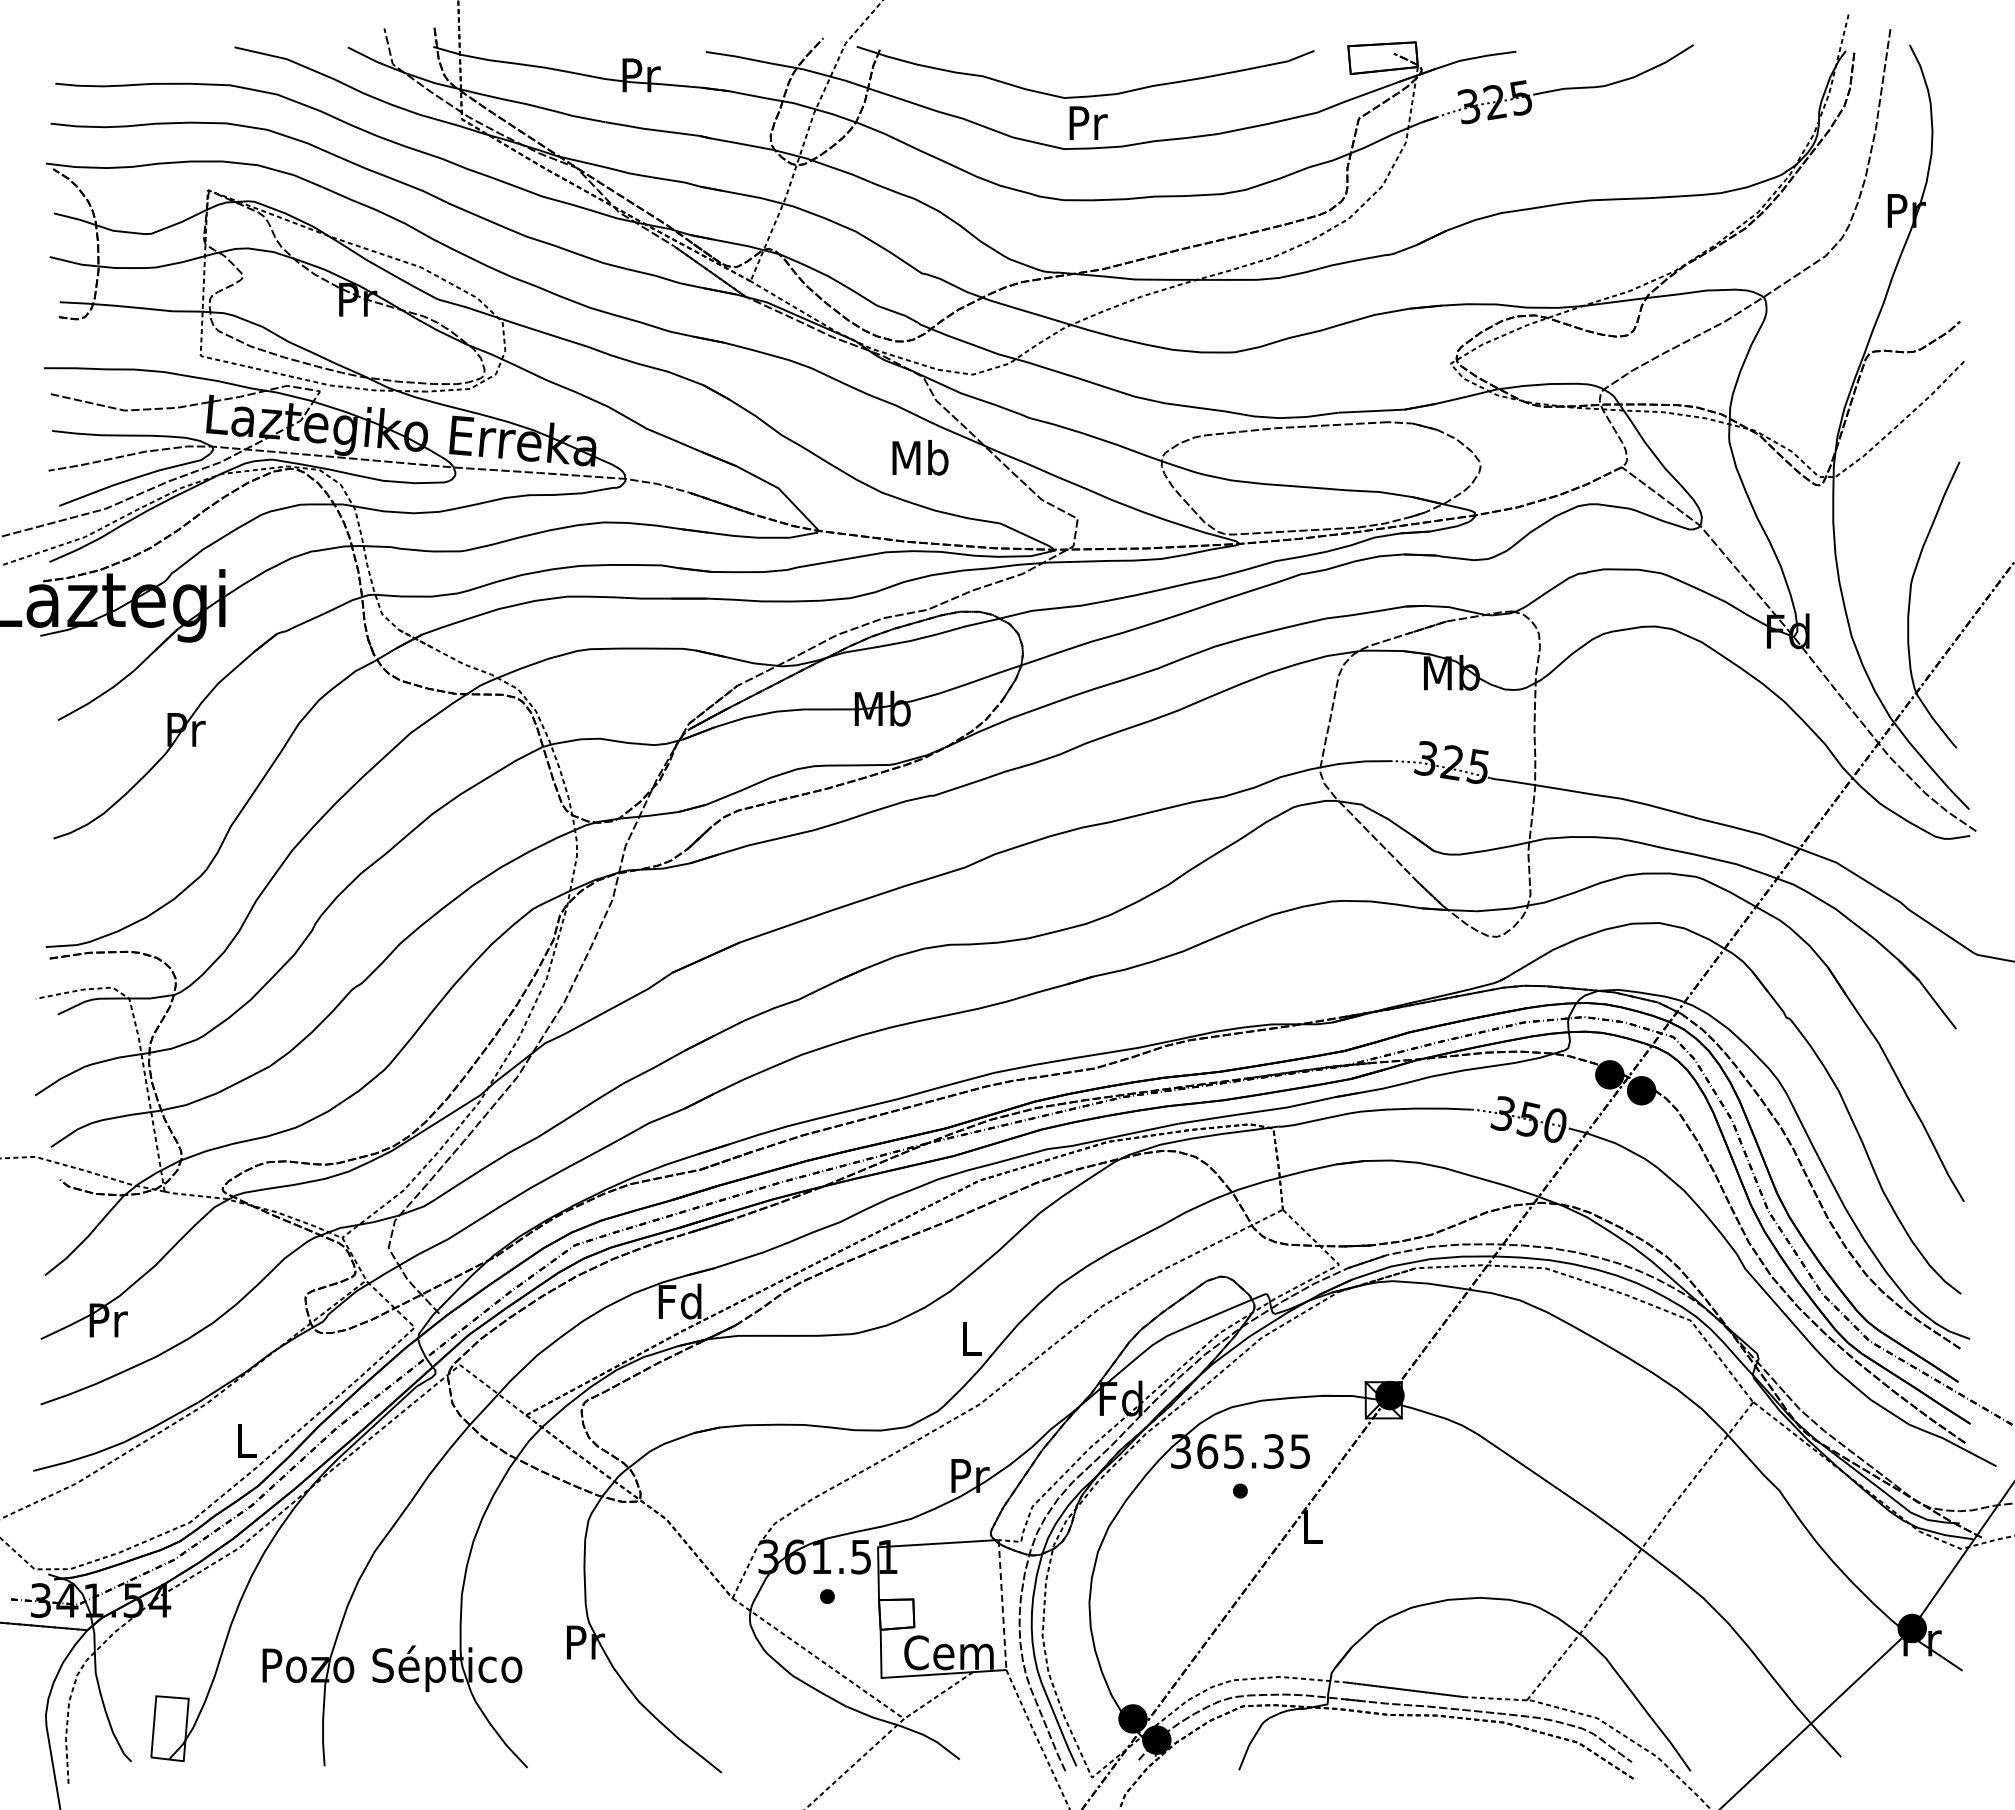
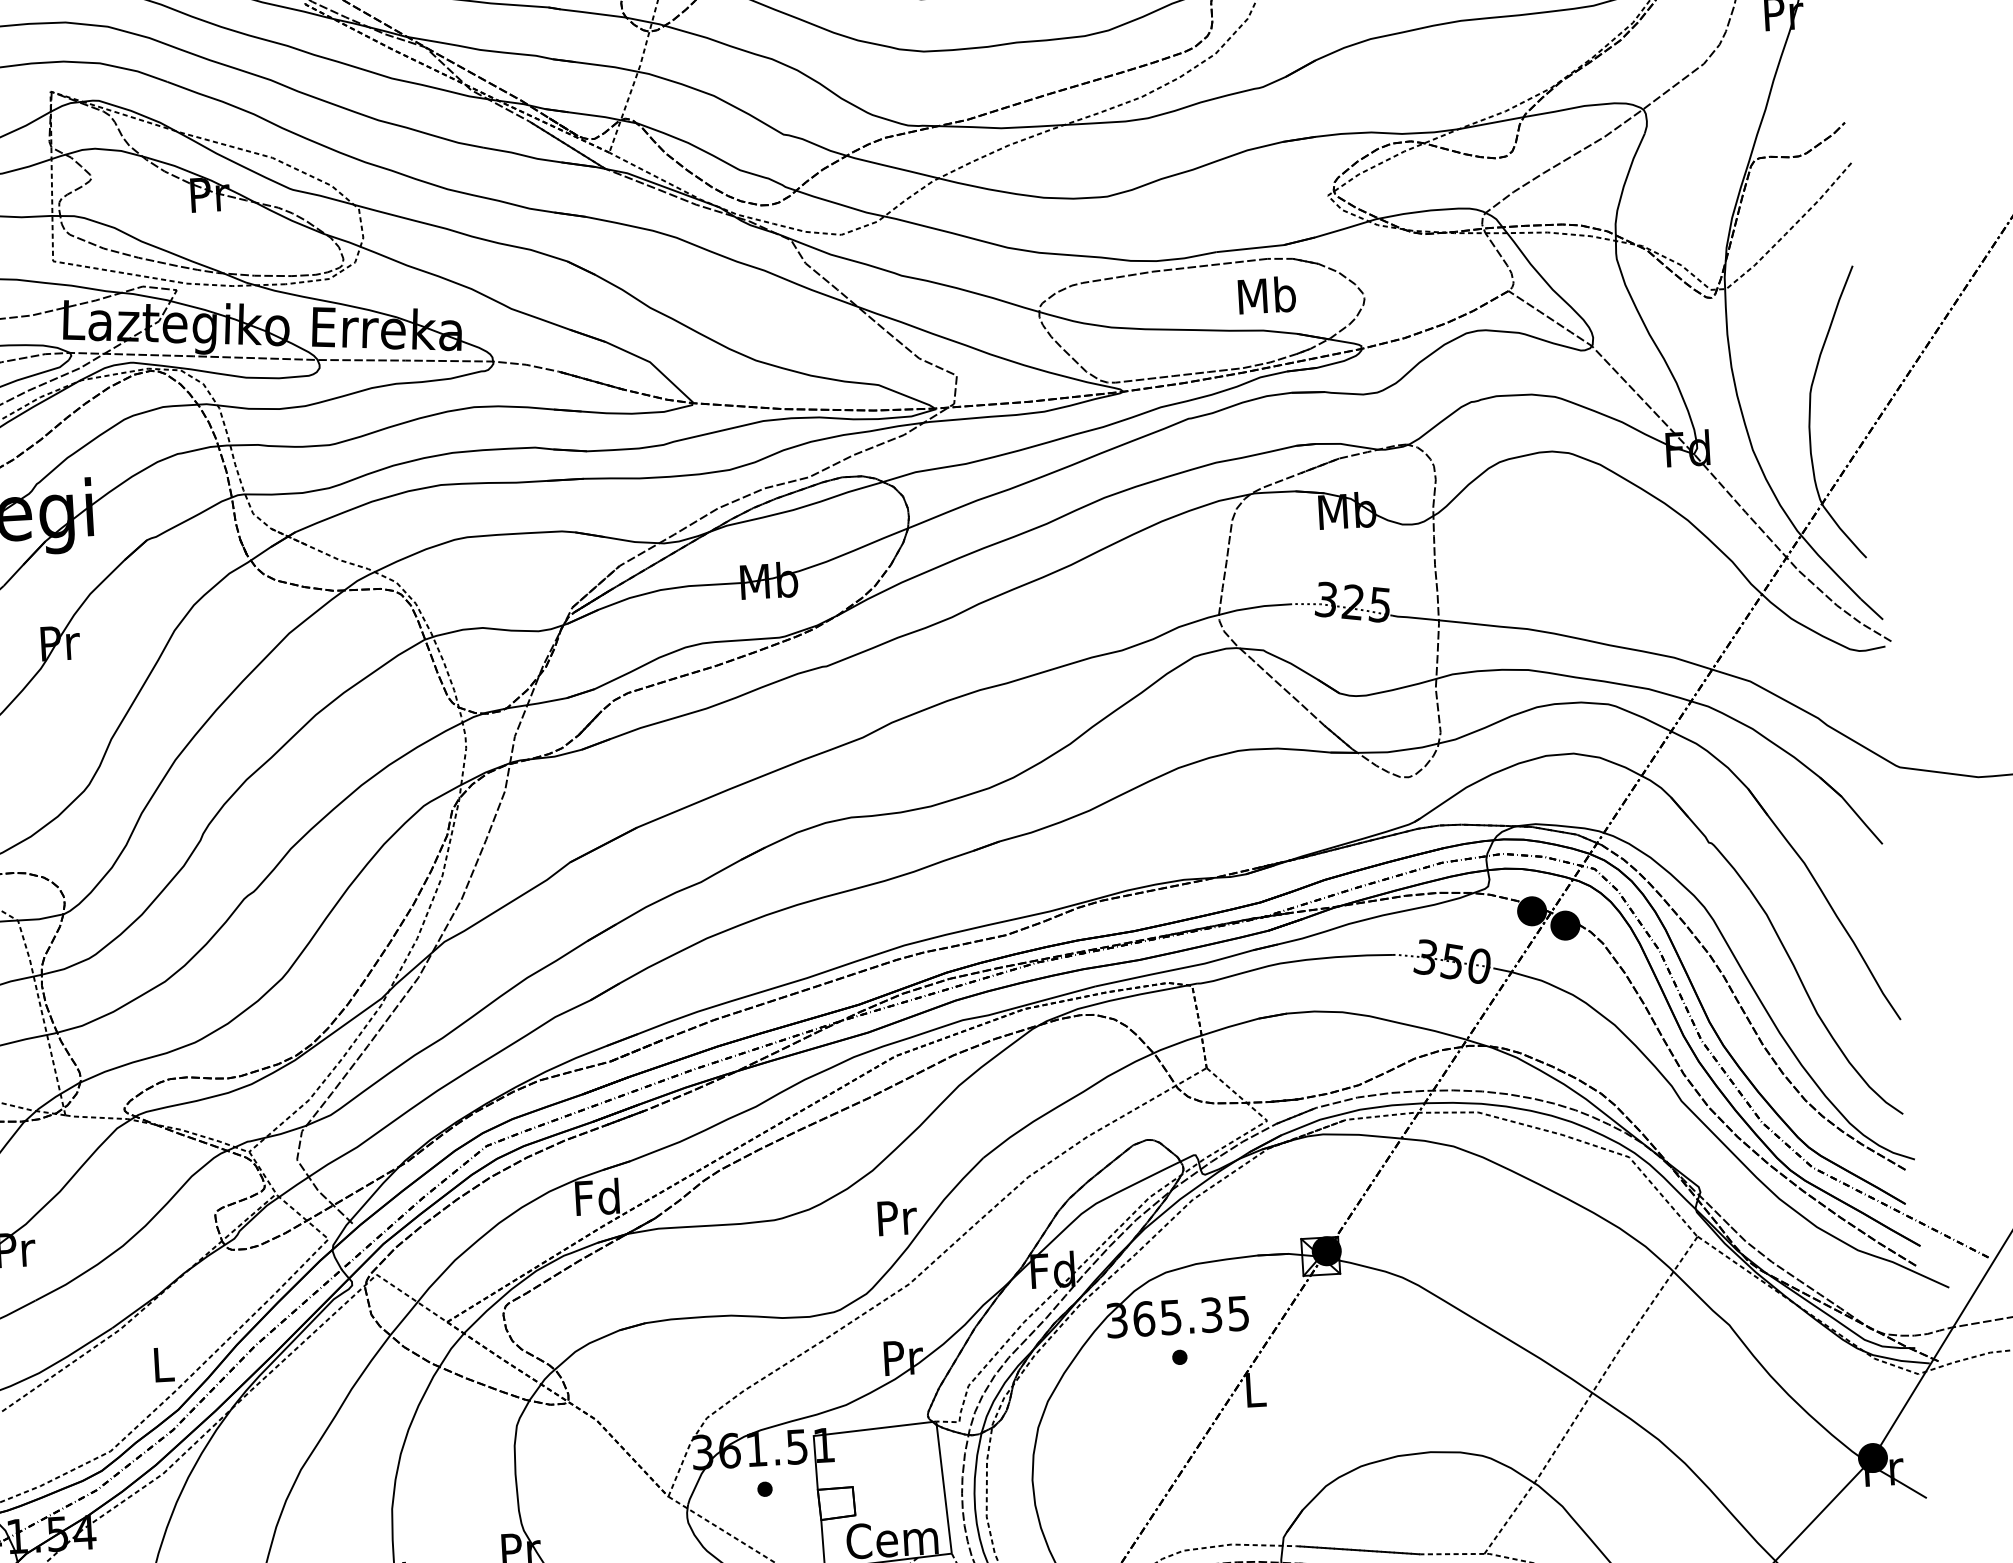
text: (920, 457) -> (1267, 295), moved
text: (972, 1338) -> (897, 1217), L -> Pr
line: (1002, 1605) -> (944, 1488), dashed -> solid

